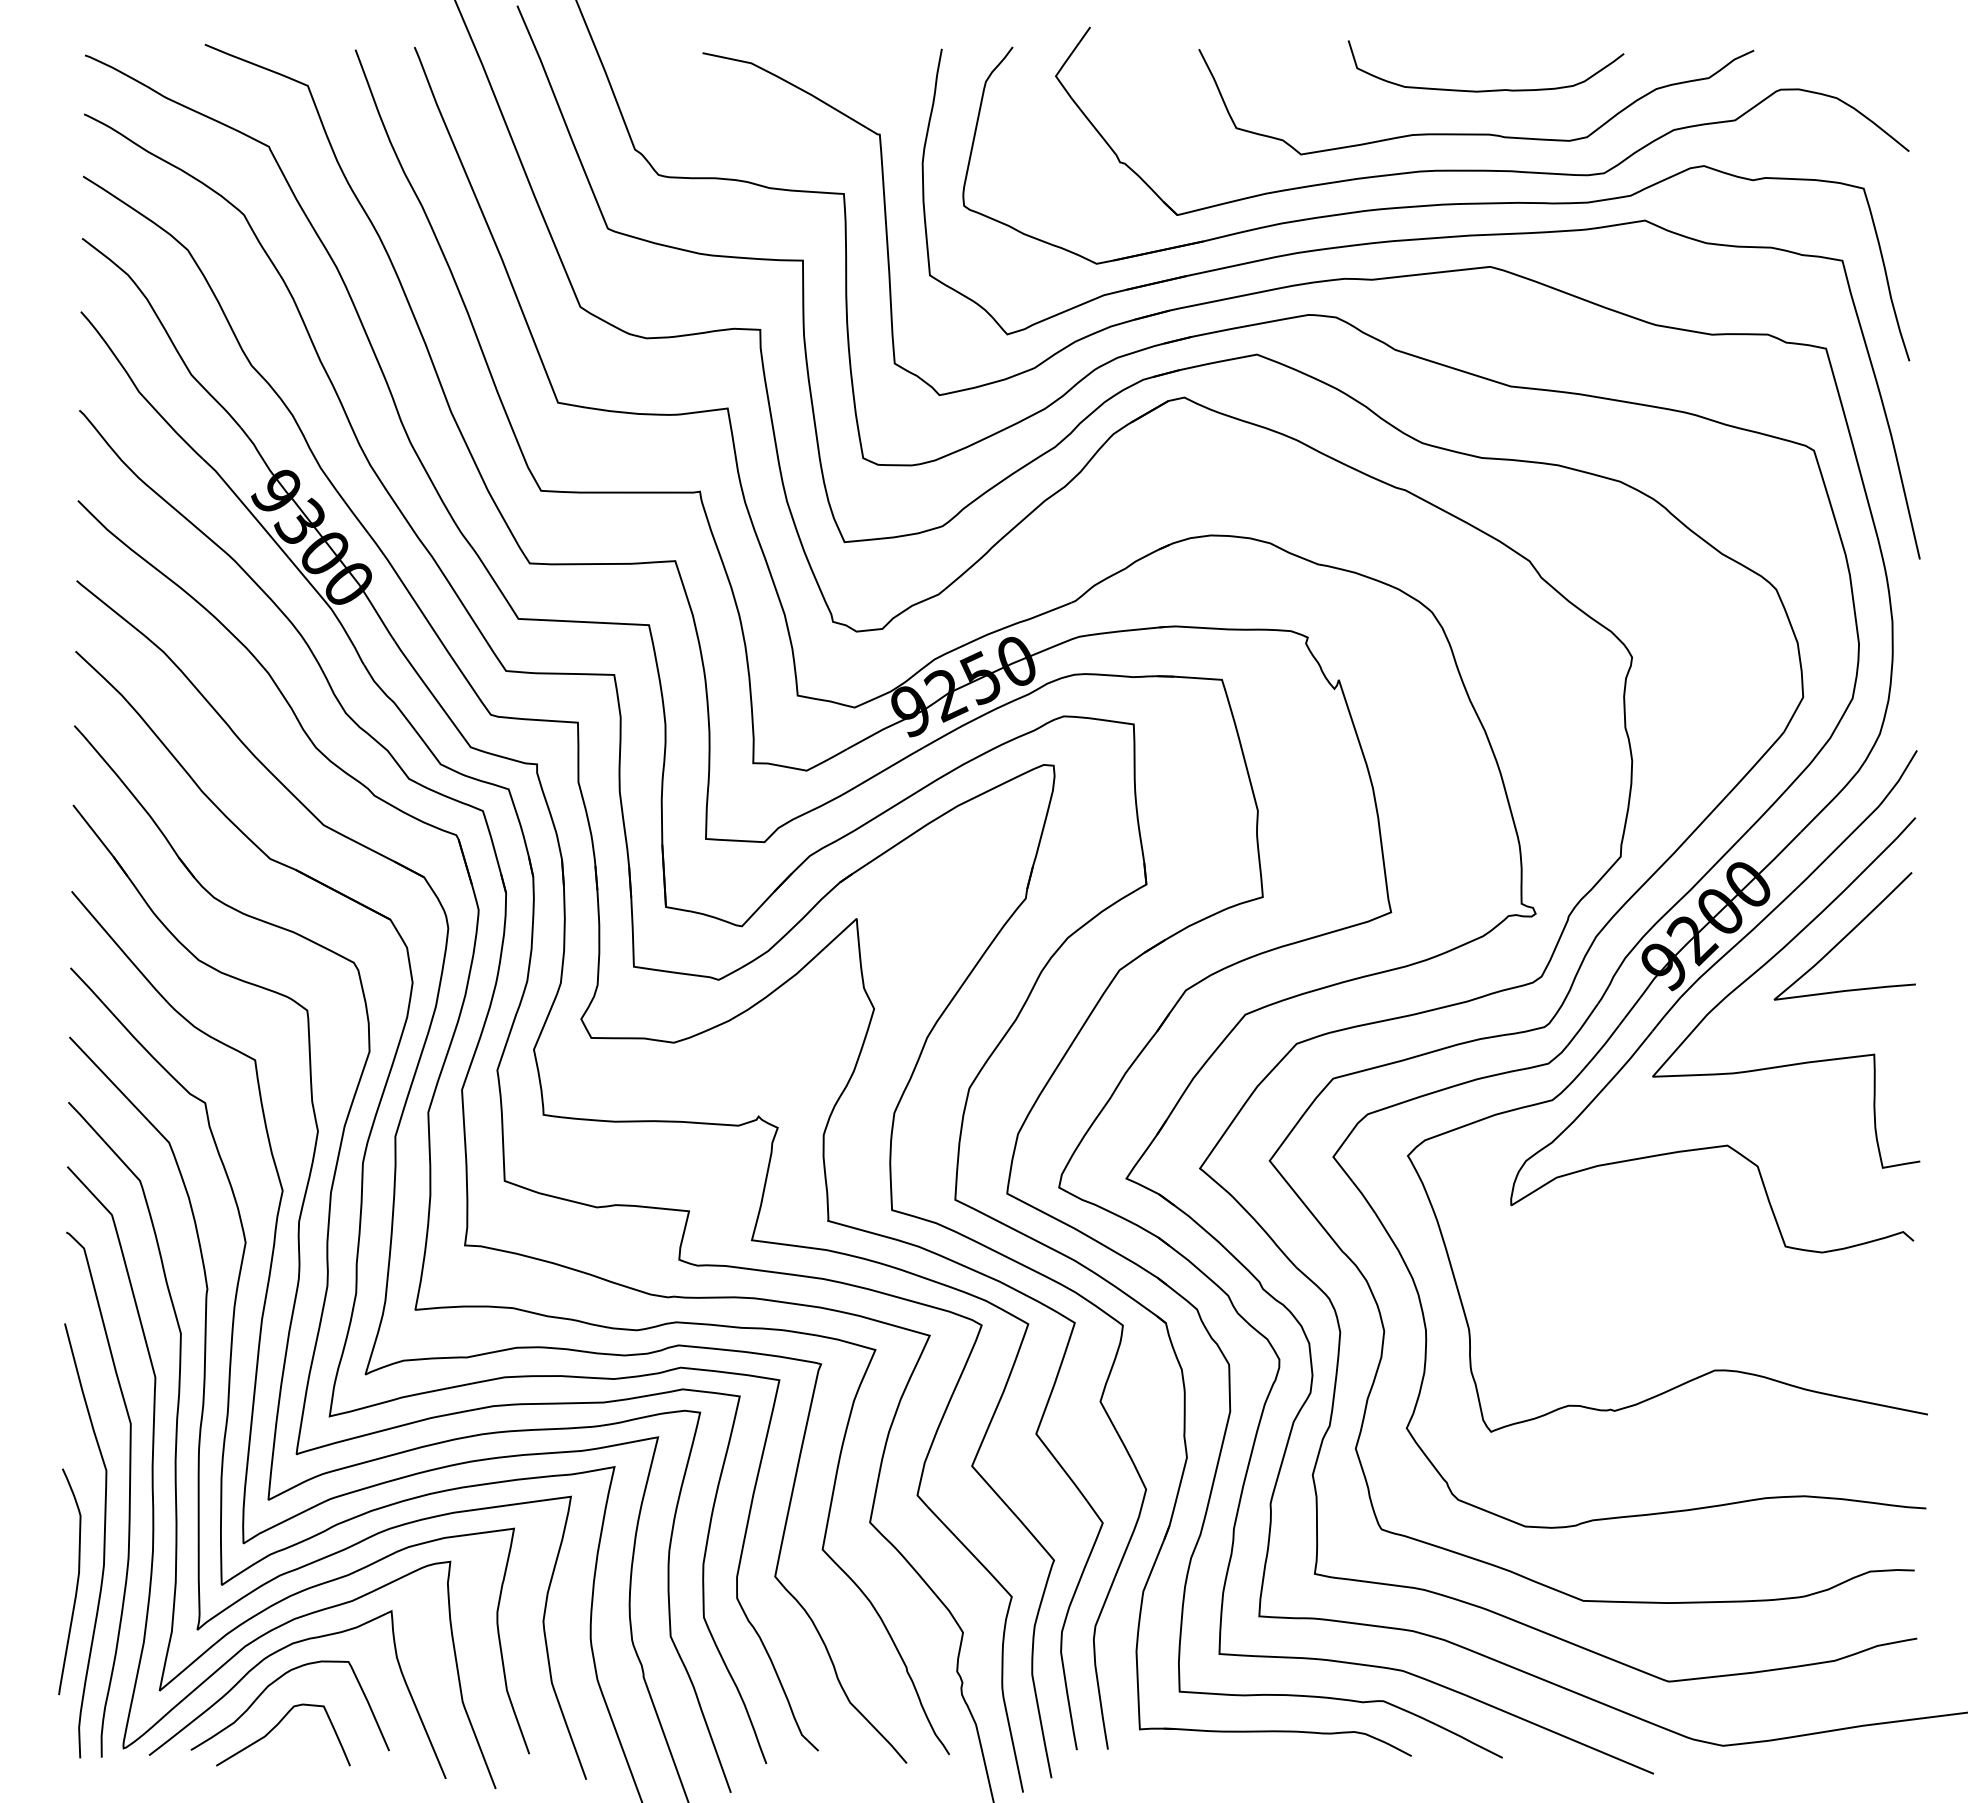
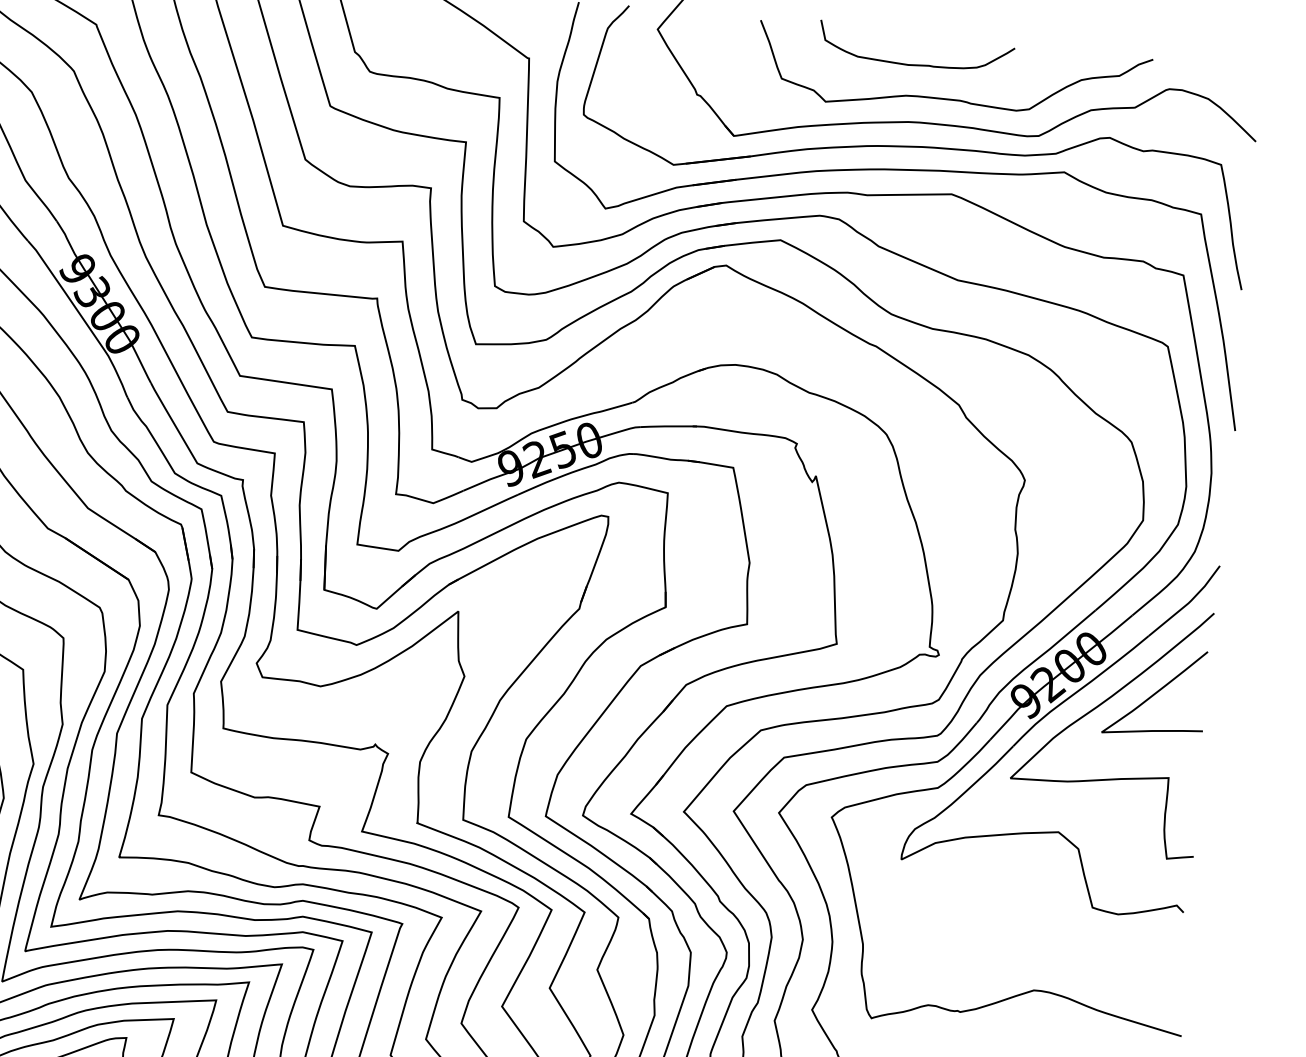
curve: (1492, 89) -> (919, 64), moved

